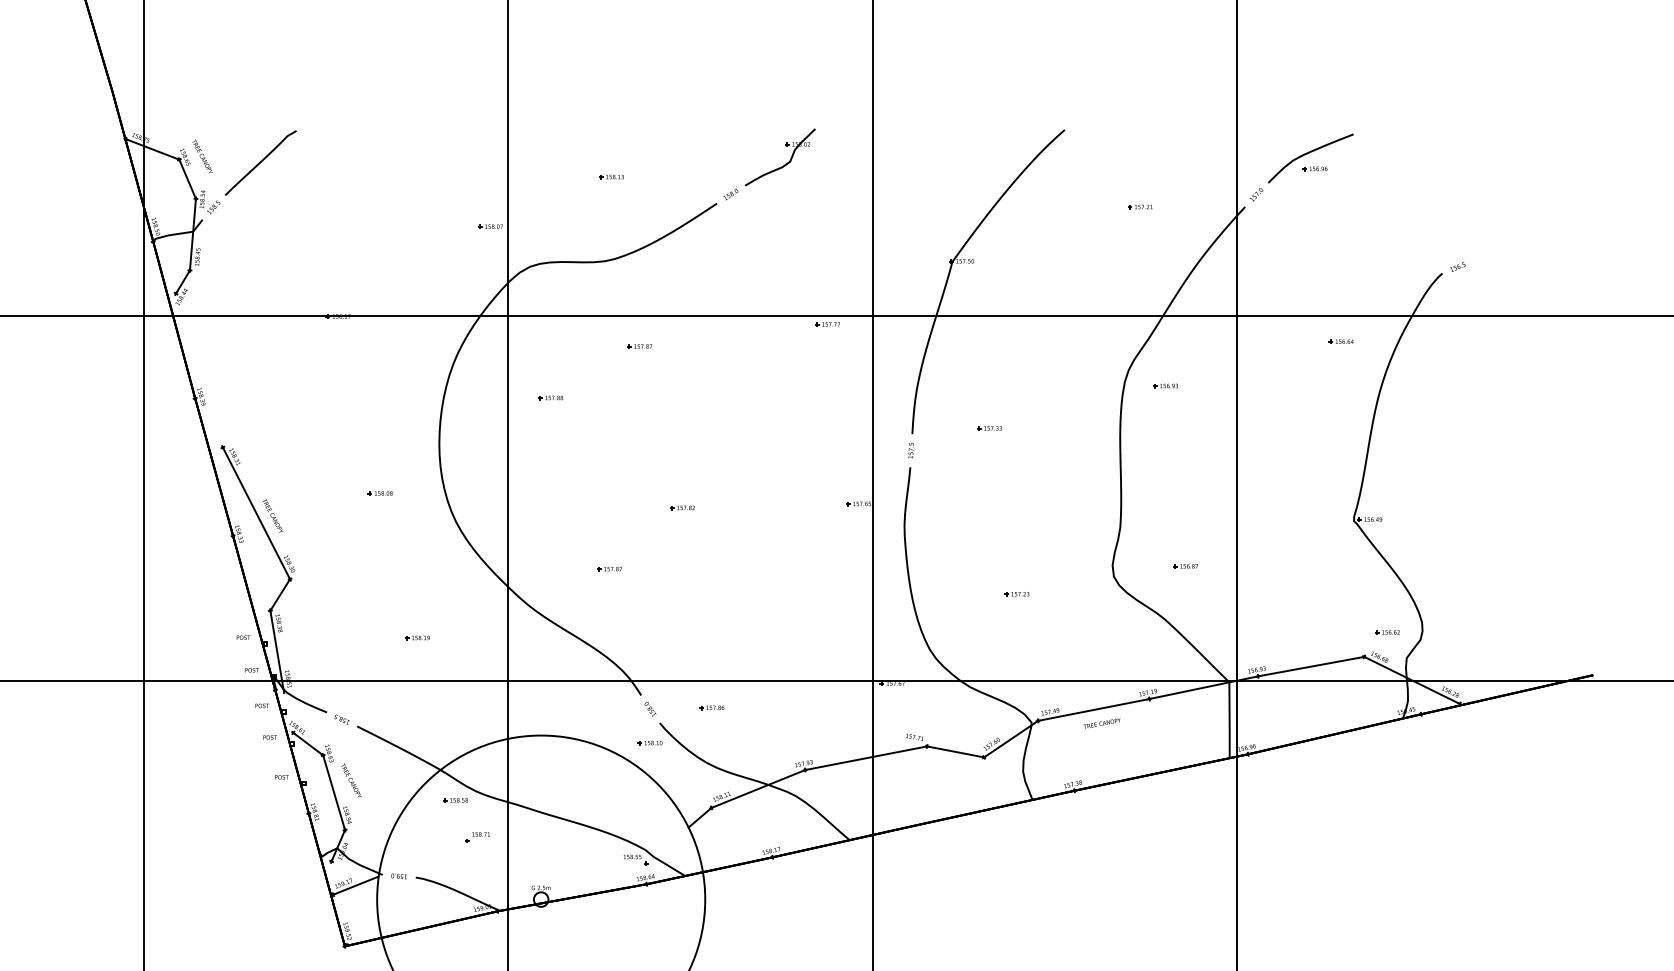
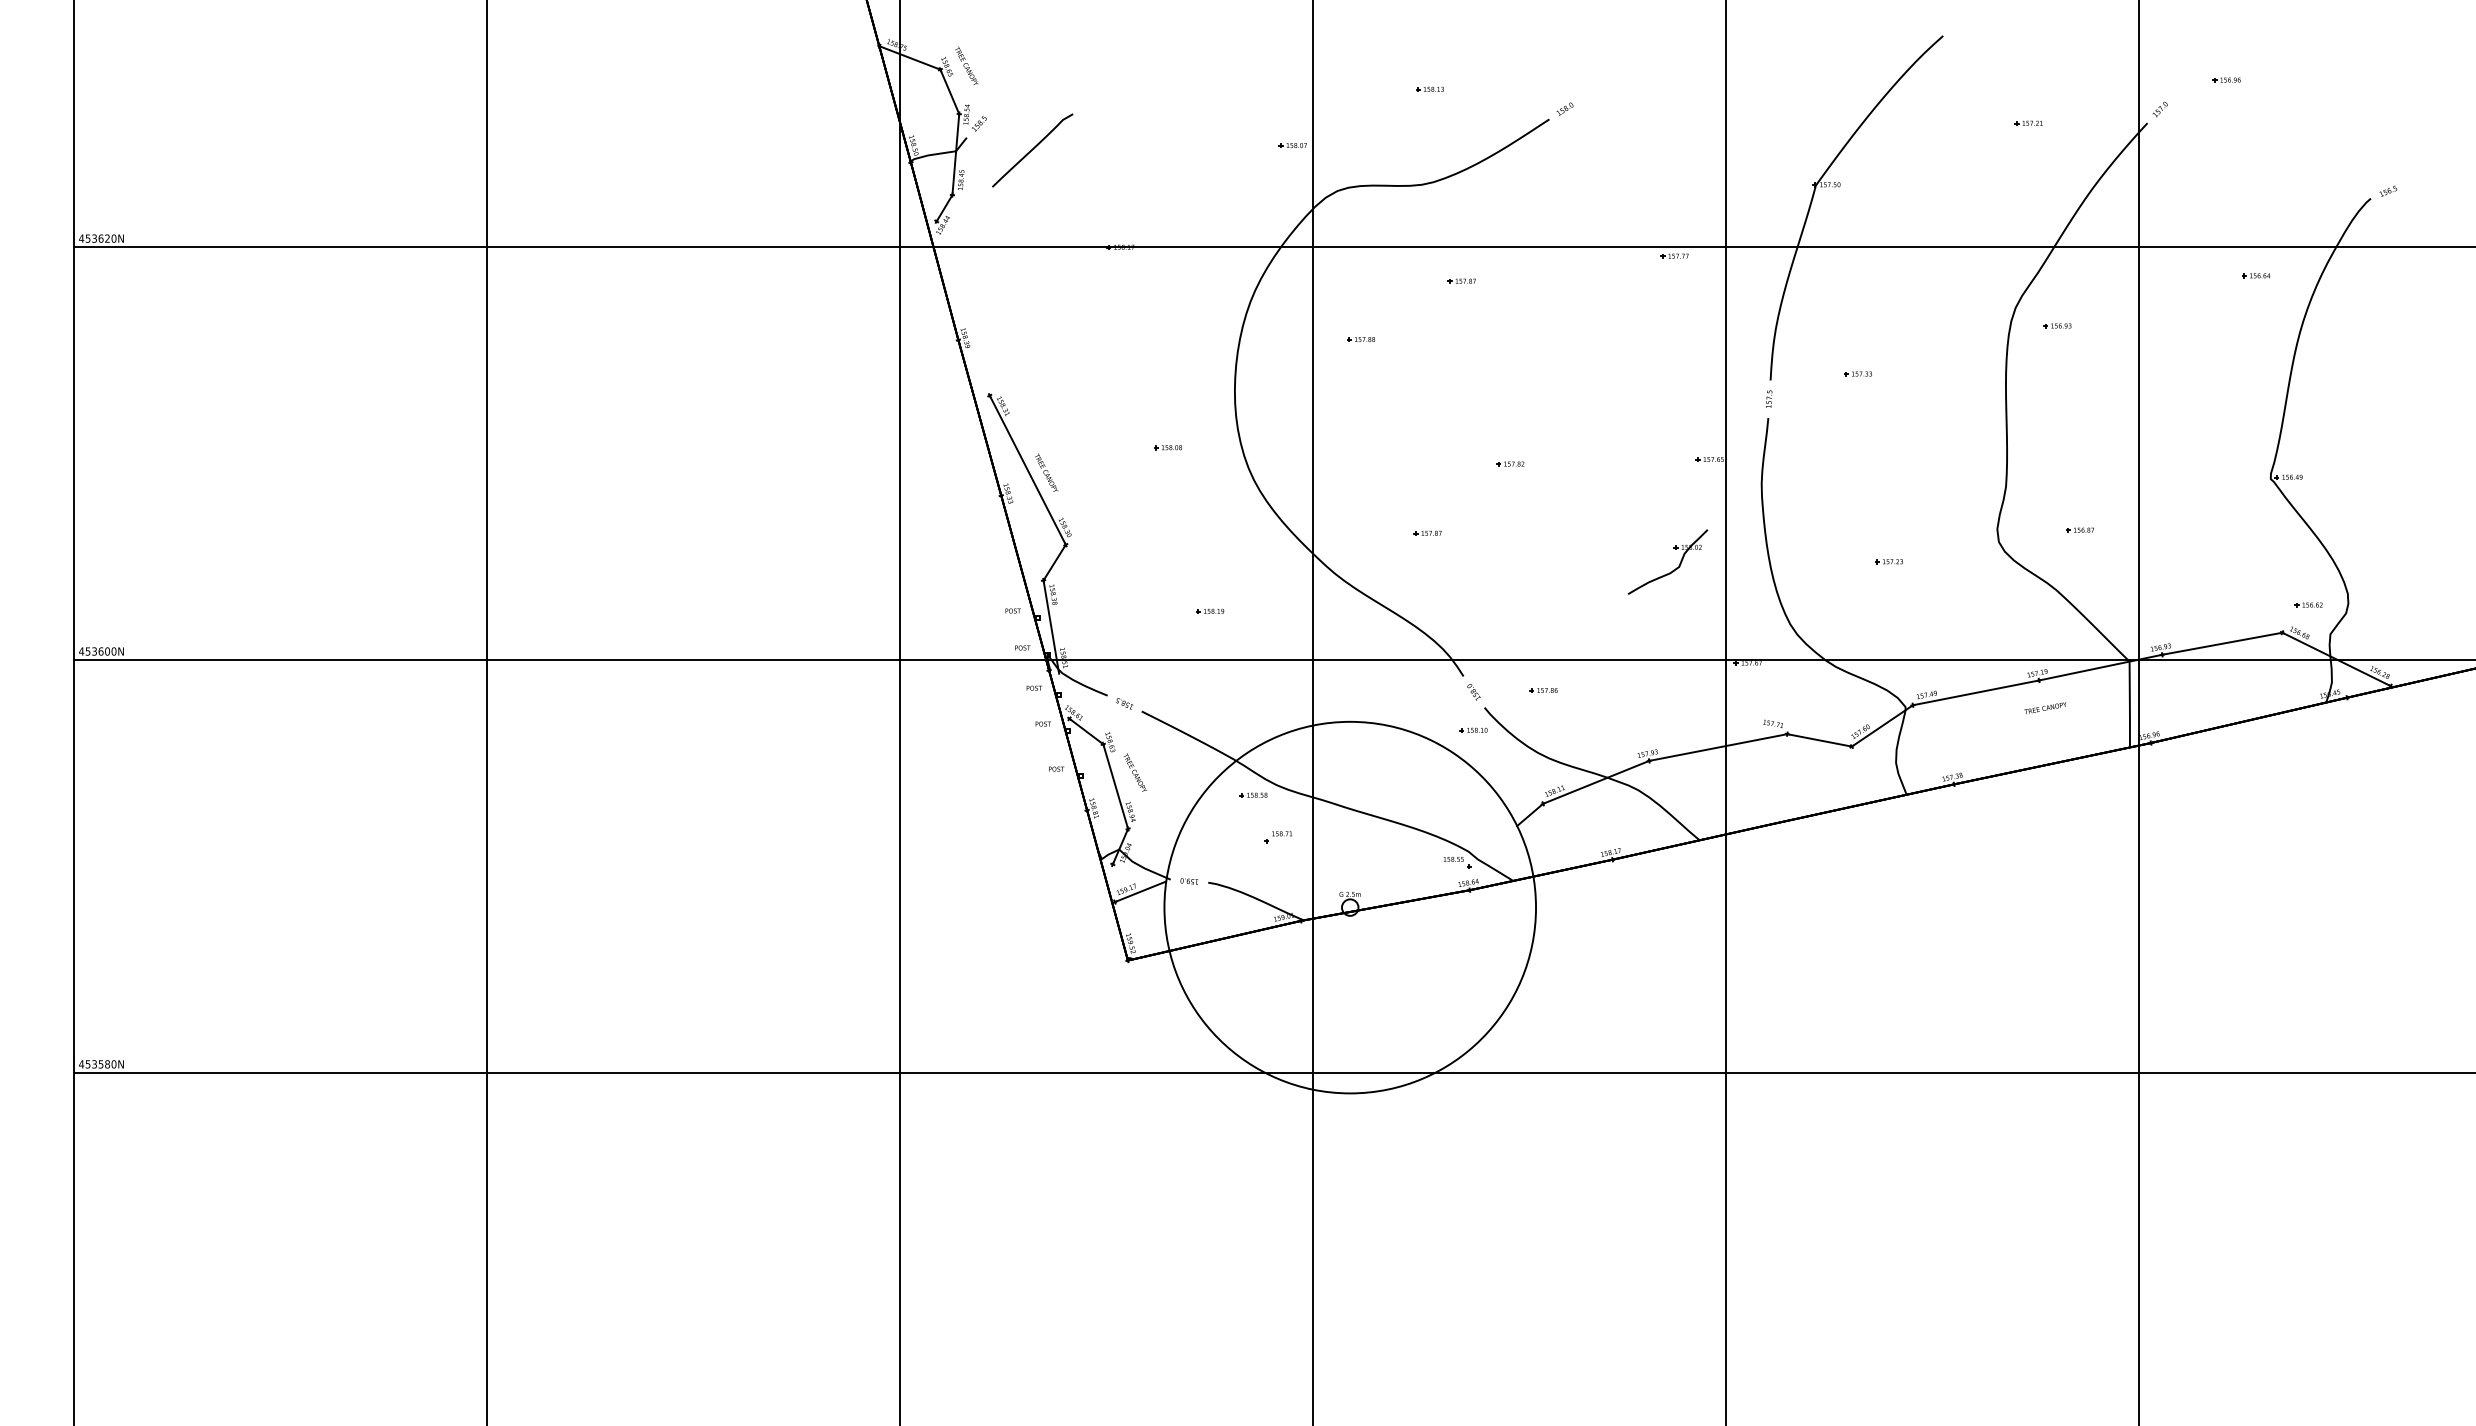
curve: (1307, 154) -> (2218, 63), removed
curve: (260, 163) -> (1032, 150), moved
part: (785, 163) -> (1673, 569), moved
text: (1101, 722) -> (2044, 707), moved

